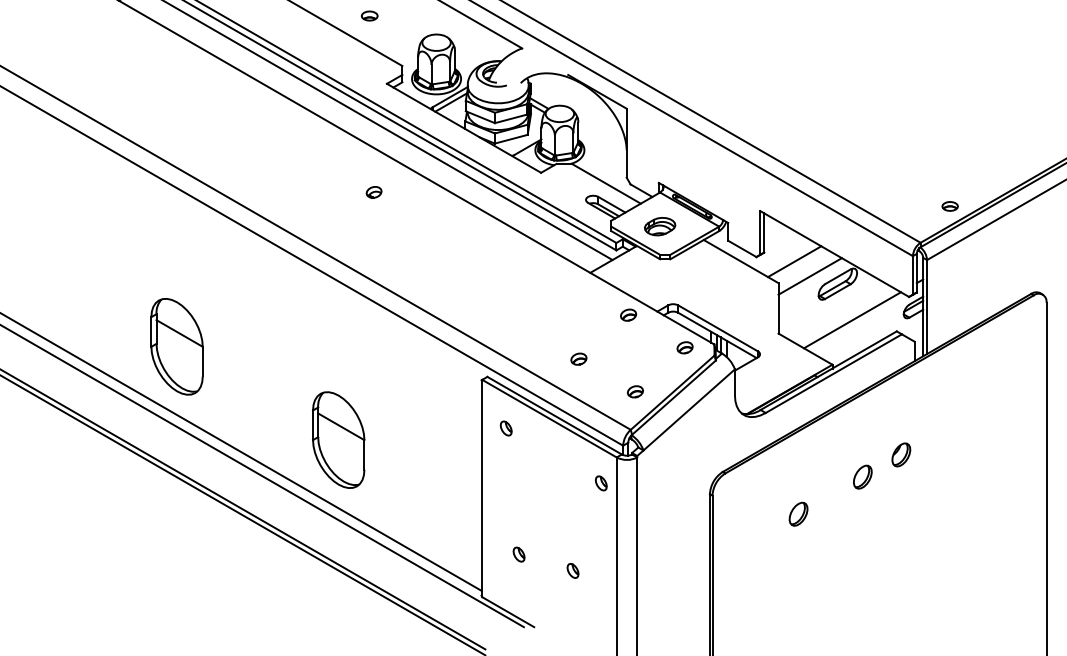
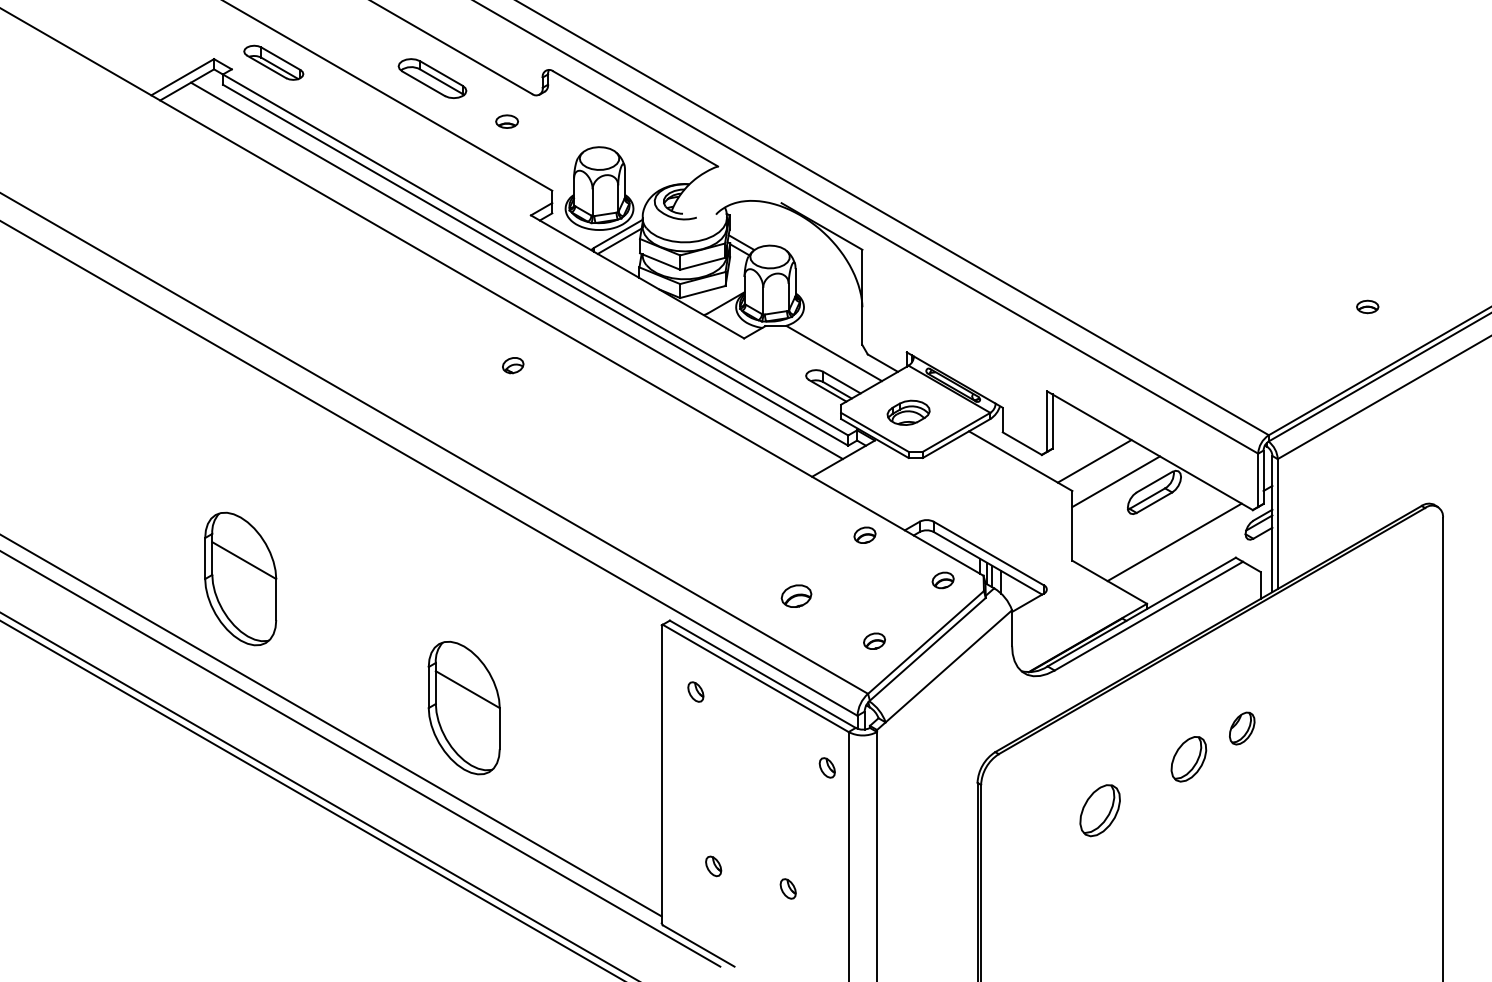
part: (950, 206) -> (1367, 306), moved
part: (578, 358) -> (795, 595), size x1.4
part: (862, 477) -> (1188, 759), size x1.4
part: (798, 514) -> (1099, 810), size x1.6

